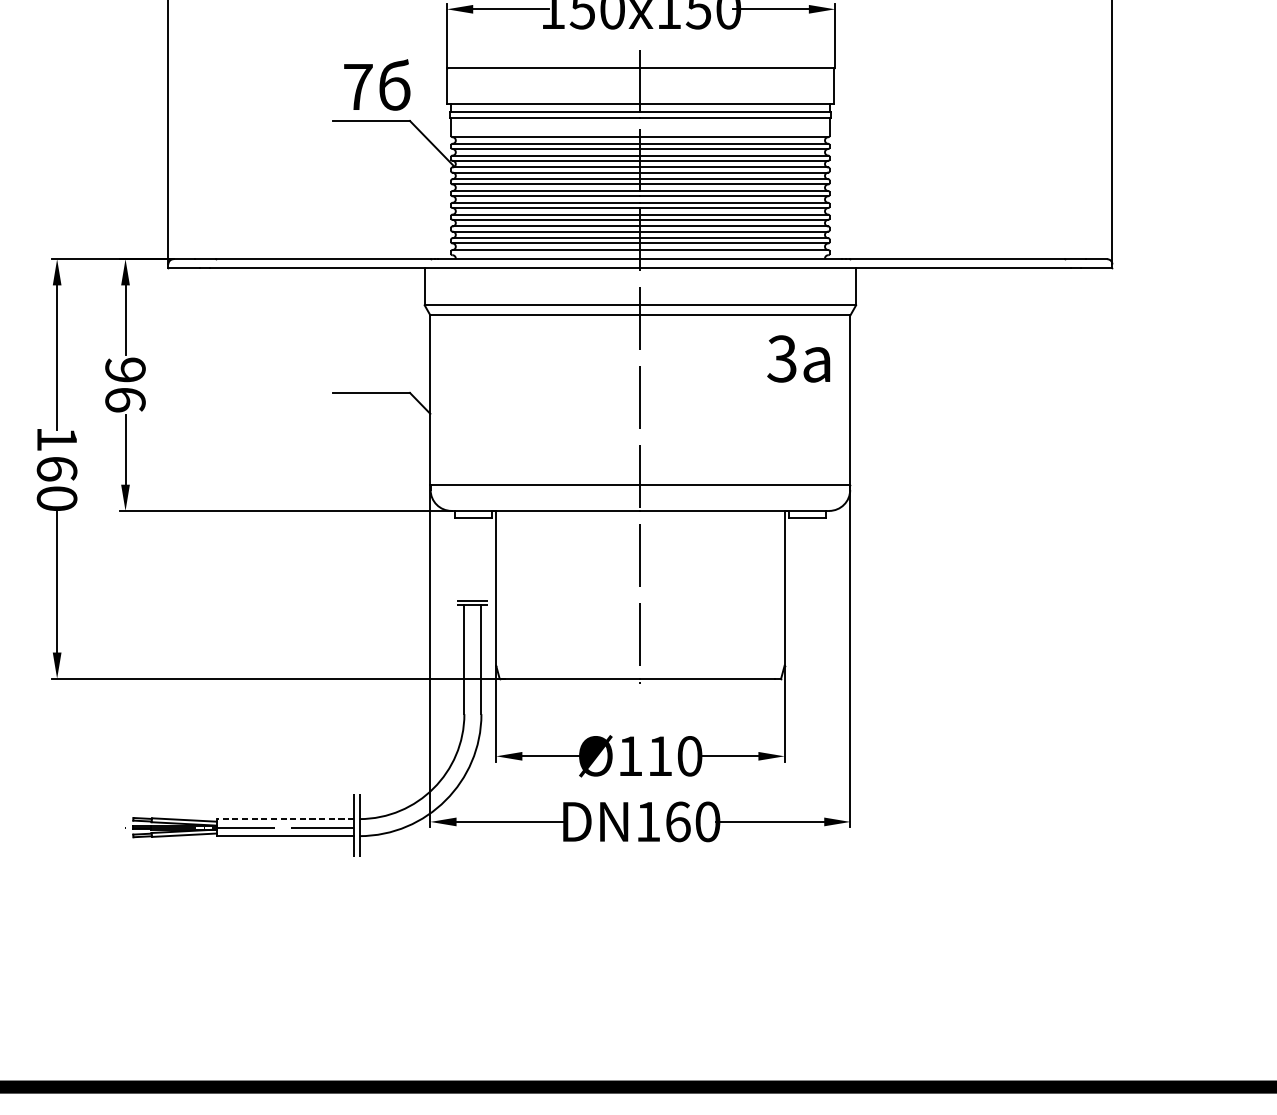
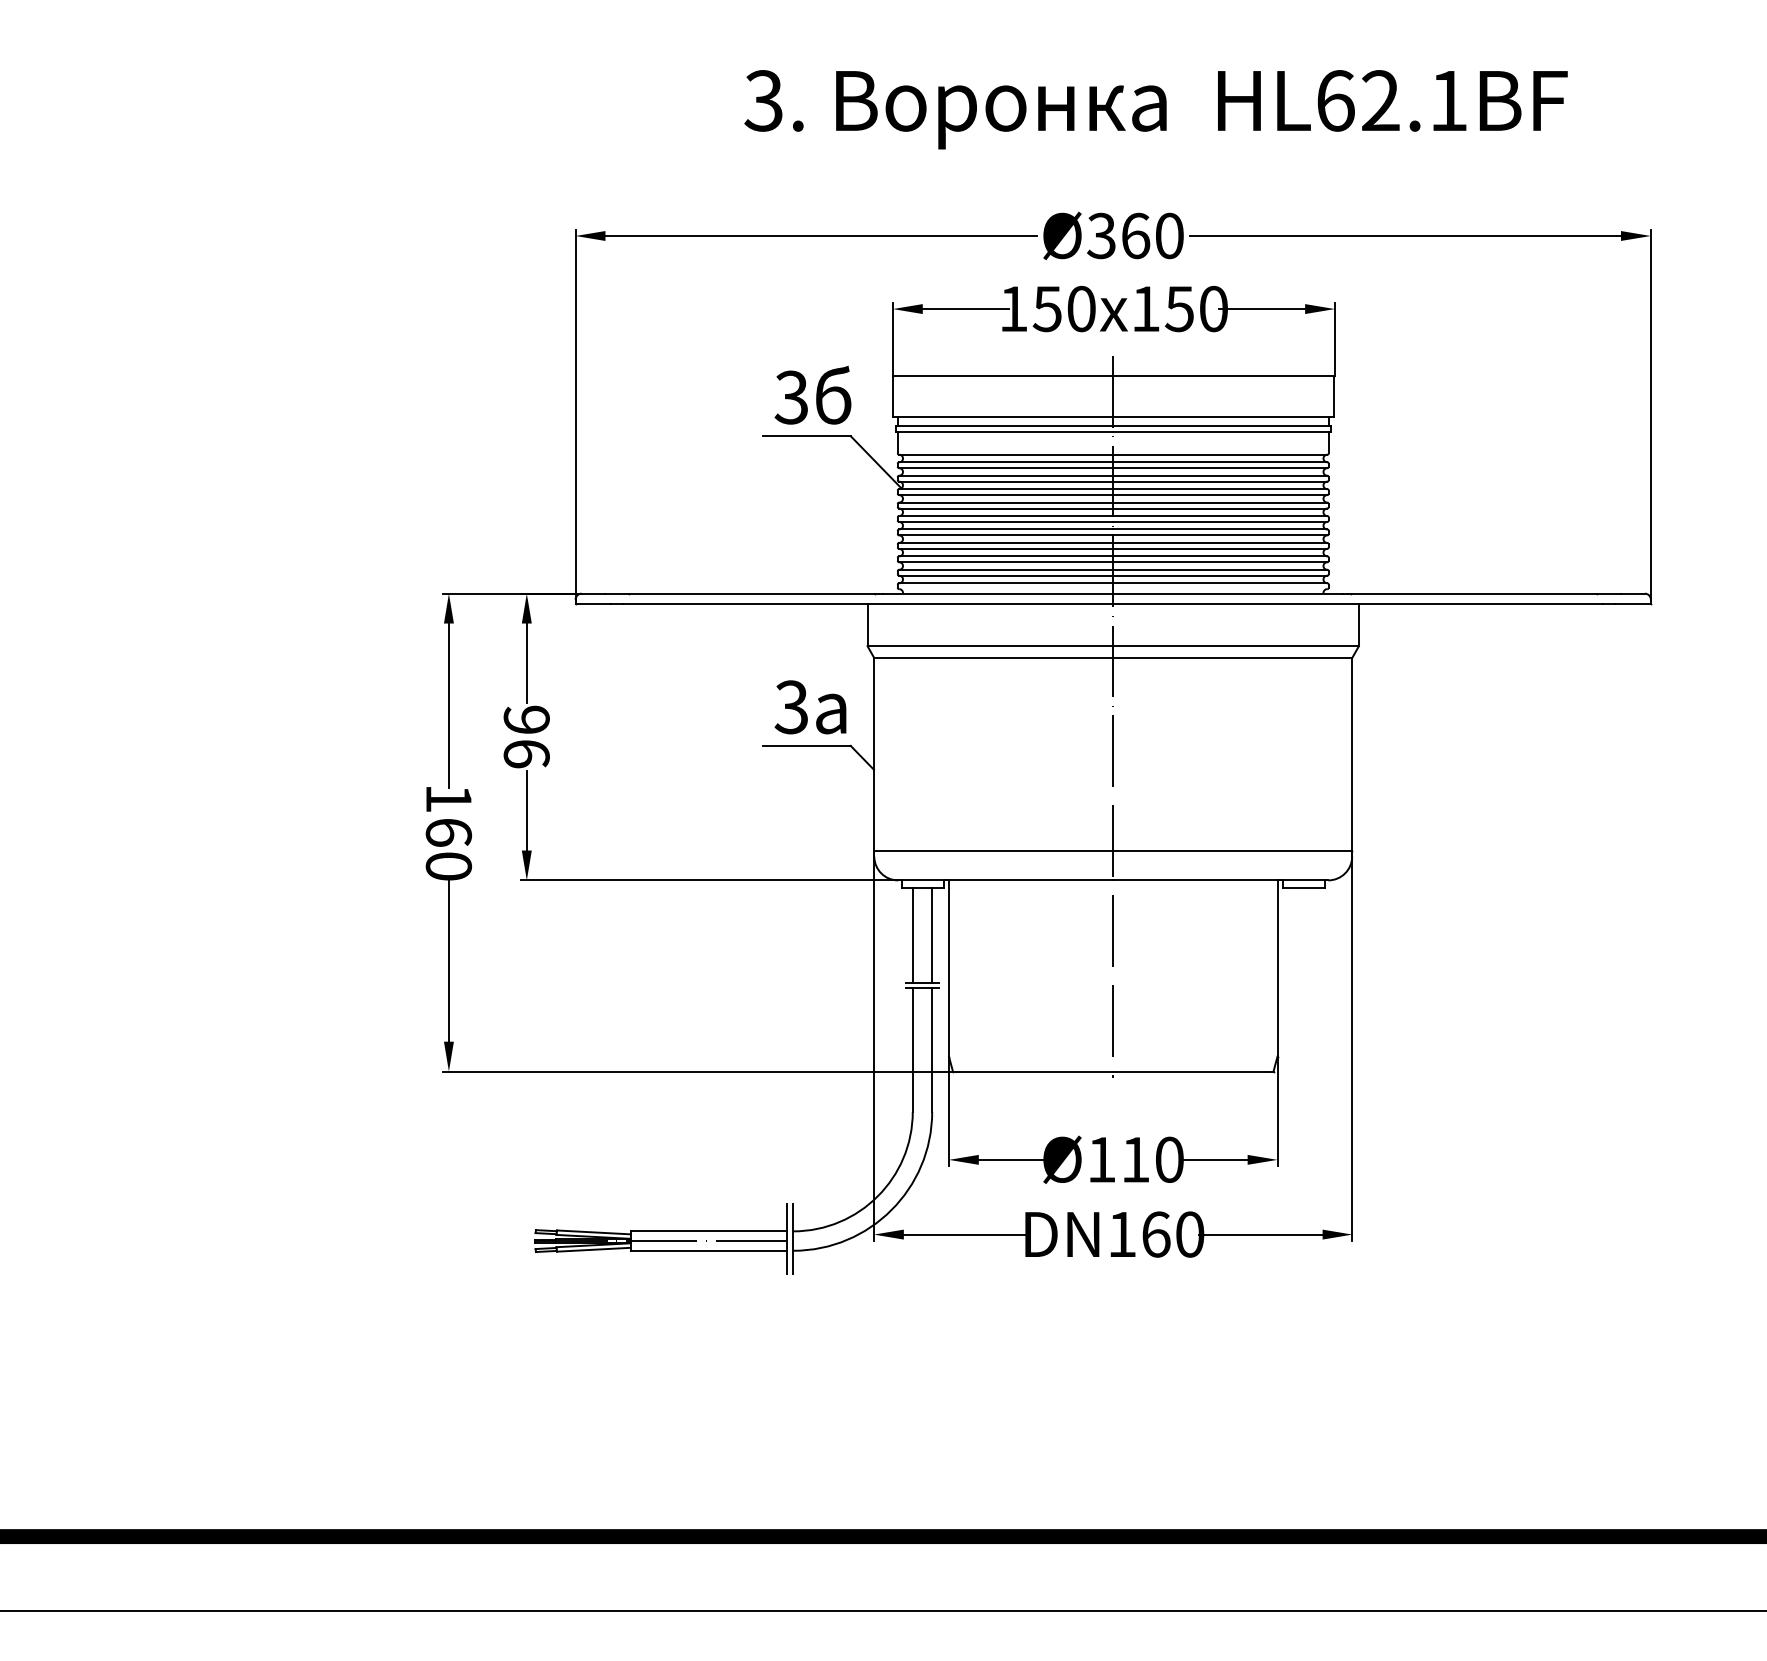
text: (357, 86) -> (791, 397), 7 -> 3
text: (798, 359) -> (810, 707), moved
line: (464, 559) -> (912, 935), added
line: (481, 559) -> (932, 935), added
line: (285, 819) -> (708, 1231), dashed -> solid

